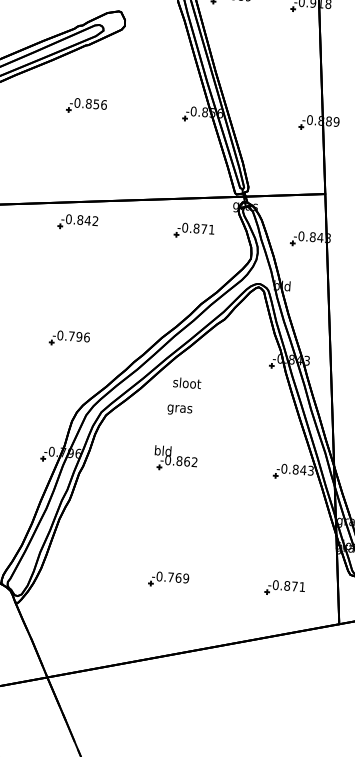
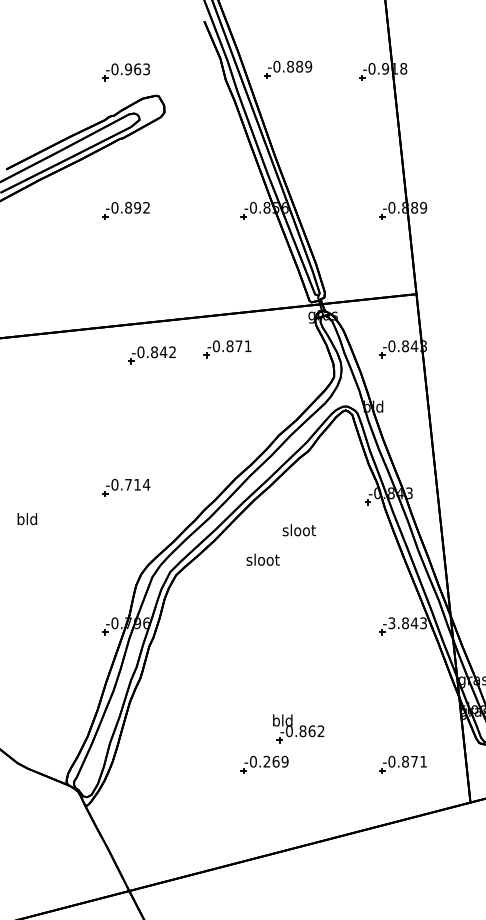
text: (100, 104) -> (142, 207), -0.856 -> -0.892
part: (77, 222) -> (151, 355), moved
part: (194, 231) -> (227, 349), moved
text: (83, 336) -> (142, 484), -0.796 -> -0.714
text: (186, 383) -> (298, 530), moved
text: (179, 408) -> (262, 560), gras -> sloot
part: (175, 458) -> (298, 728), moved
text: (284, 469) -> (391, 623), -0.843 -> -3.843
text: (170, 577) -> (266, 761), -0.769 -> -0.269

